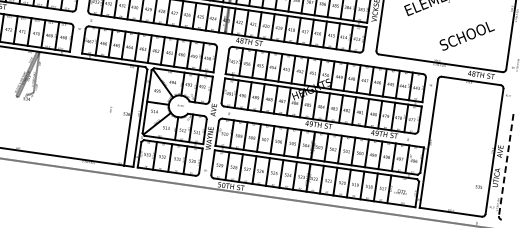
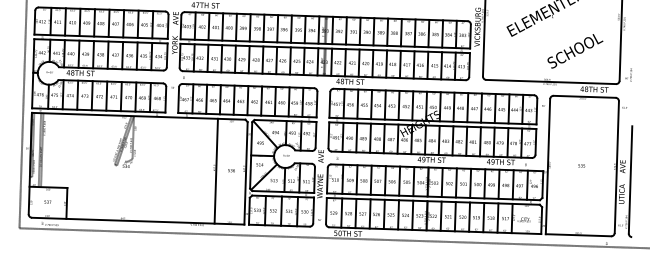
line: (130, 115) -> (215, 170), moved
line: (506, 164) -> (630, 179), dashed -> solid
text: (478, 186) -> (581, 165), moved

